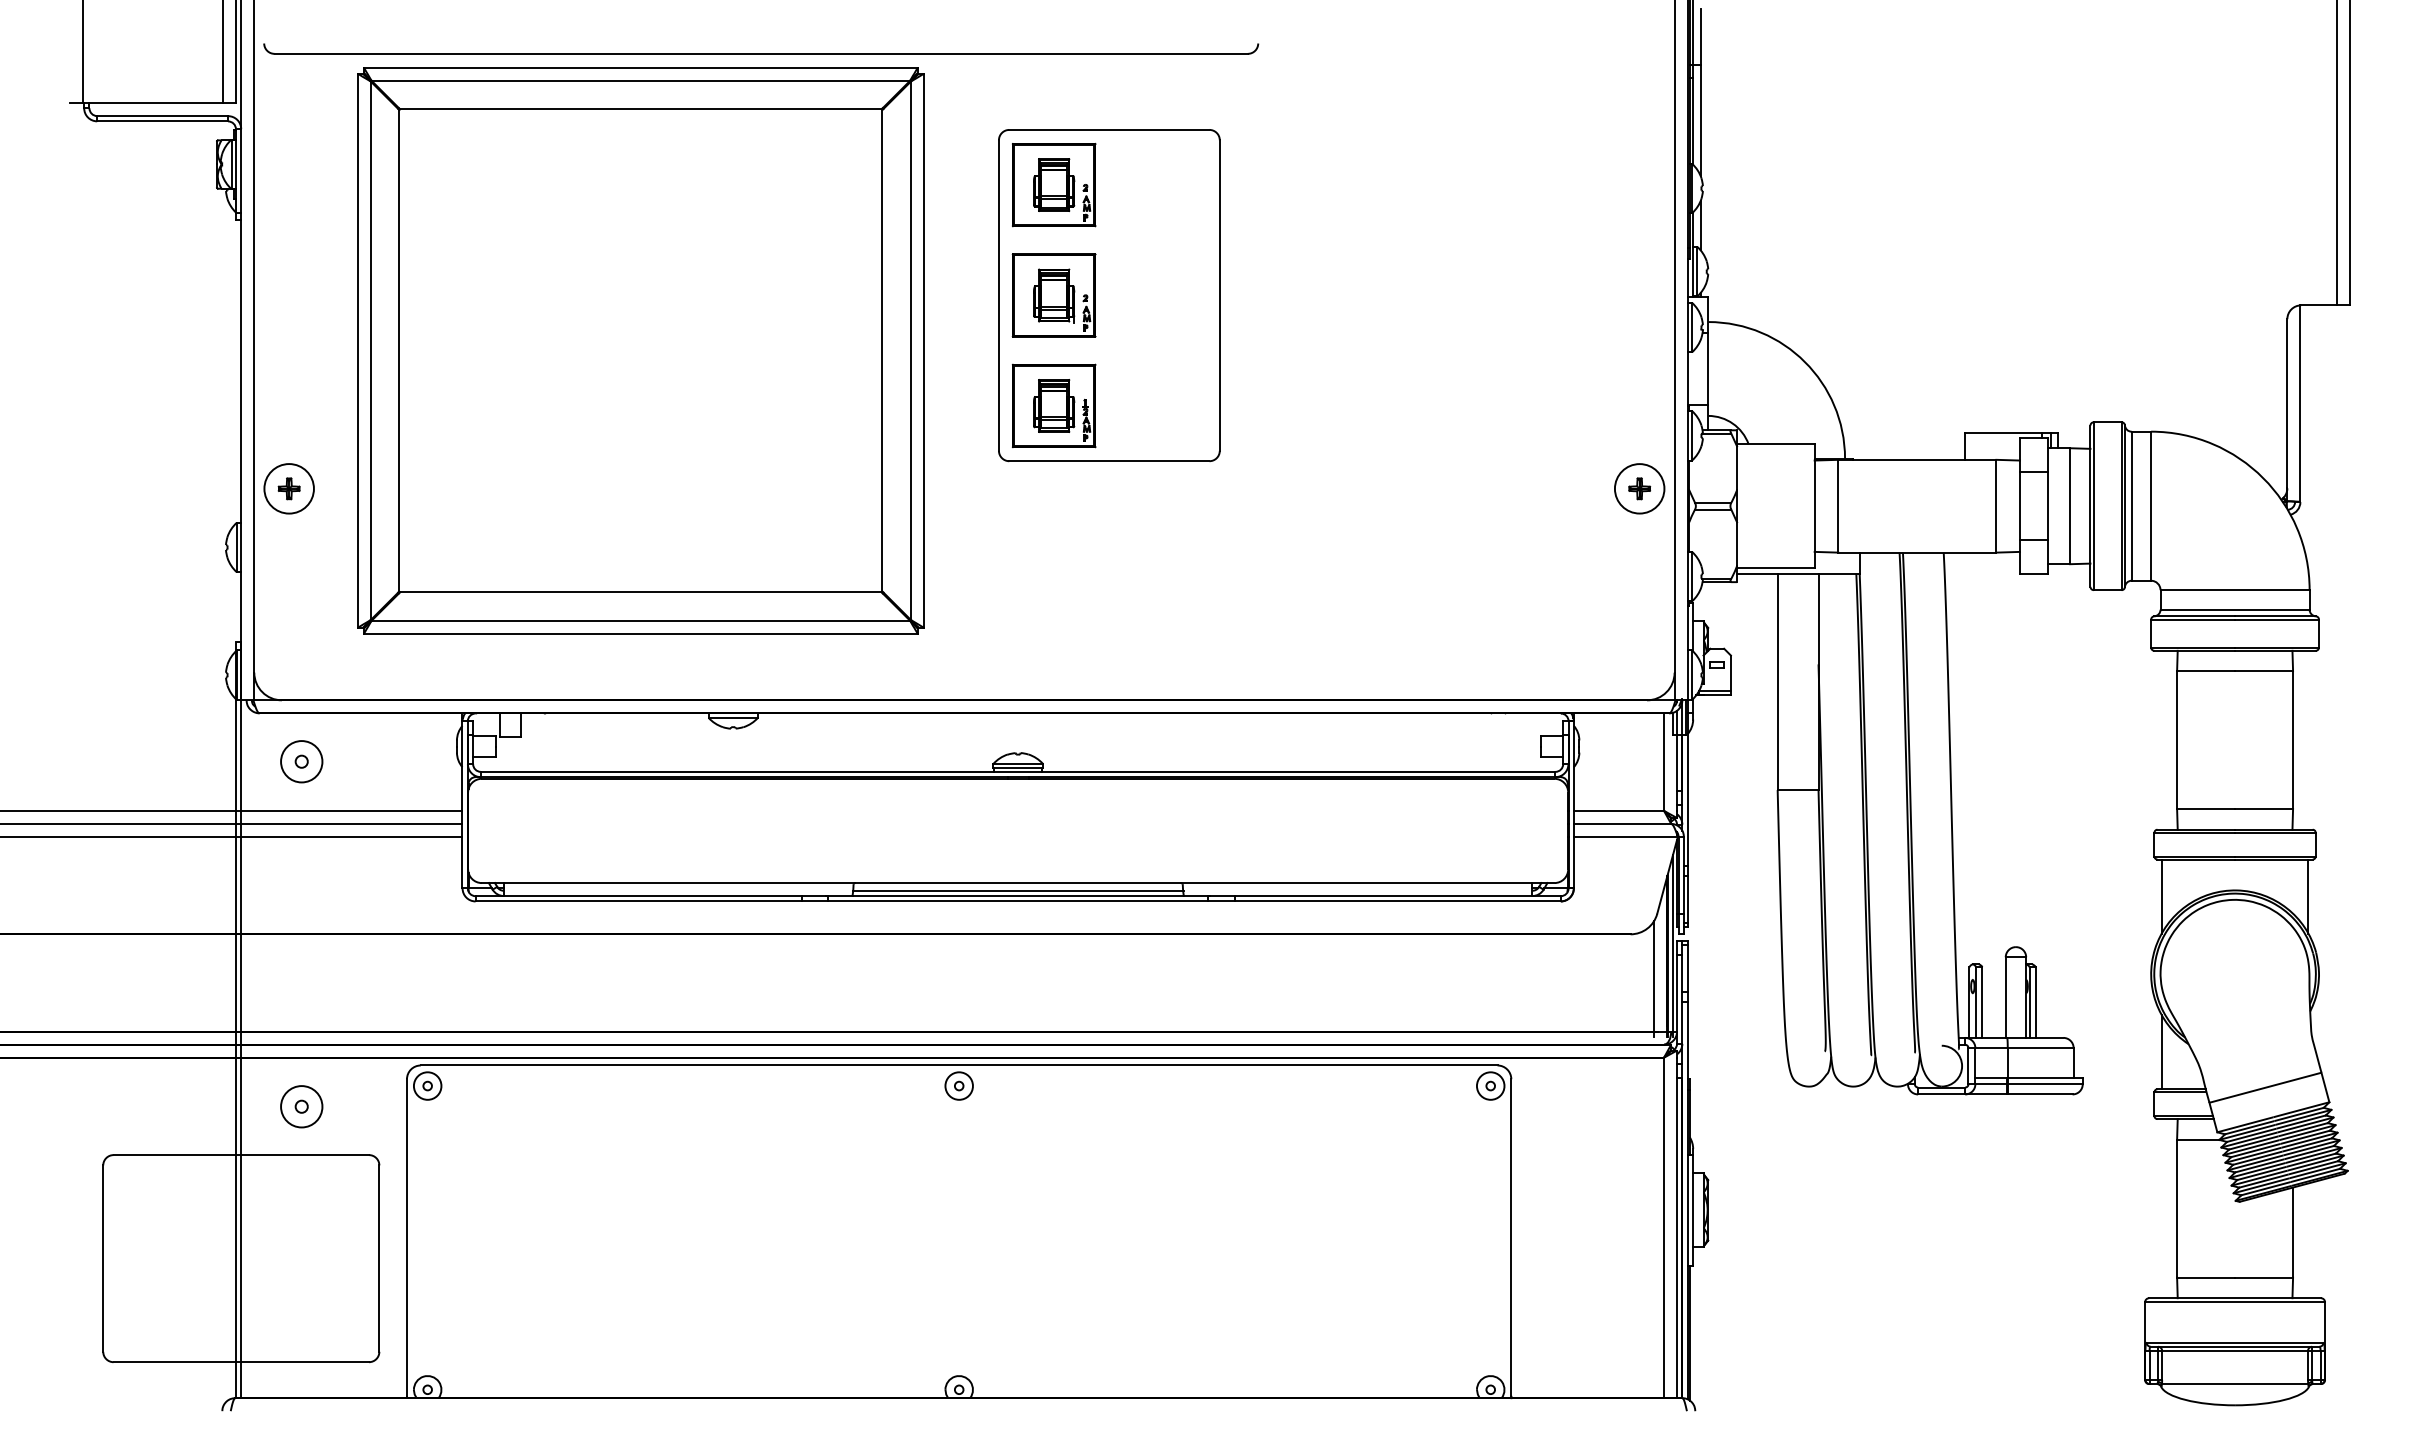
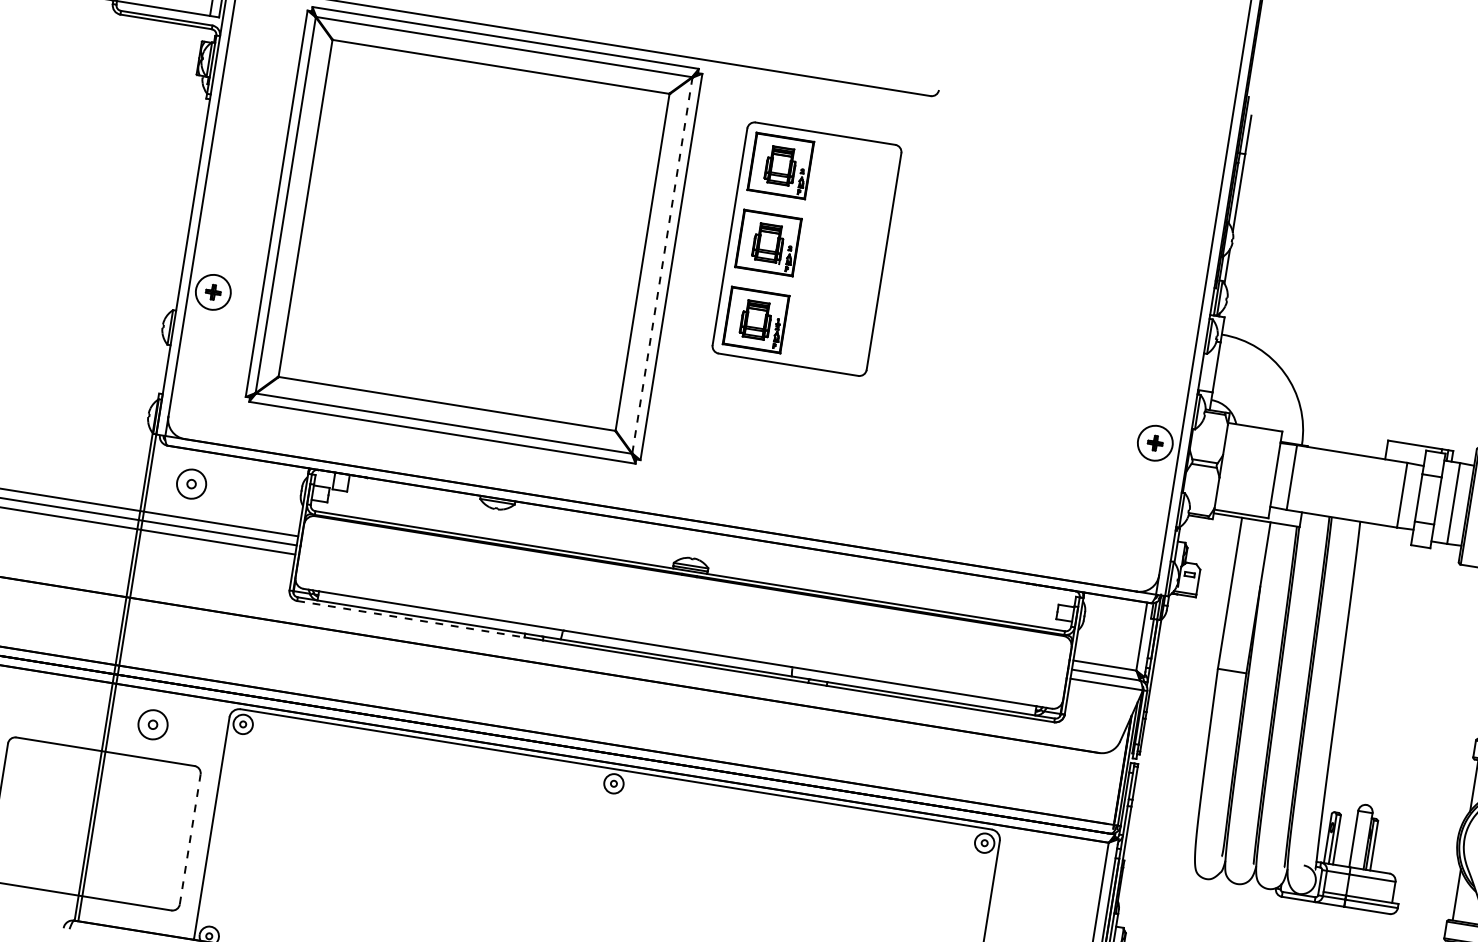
line: (910, 350) -> (662, 265), solid -> dashed
line: (1017, 890) -> (676, 653), removed
line: (638, 901) -> (410, 619), solid -> dashed
line: (1654, 979) -> (1110, 787), removed
line: (379, 1258) -> (190, 839), solid -> dashed

